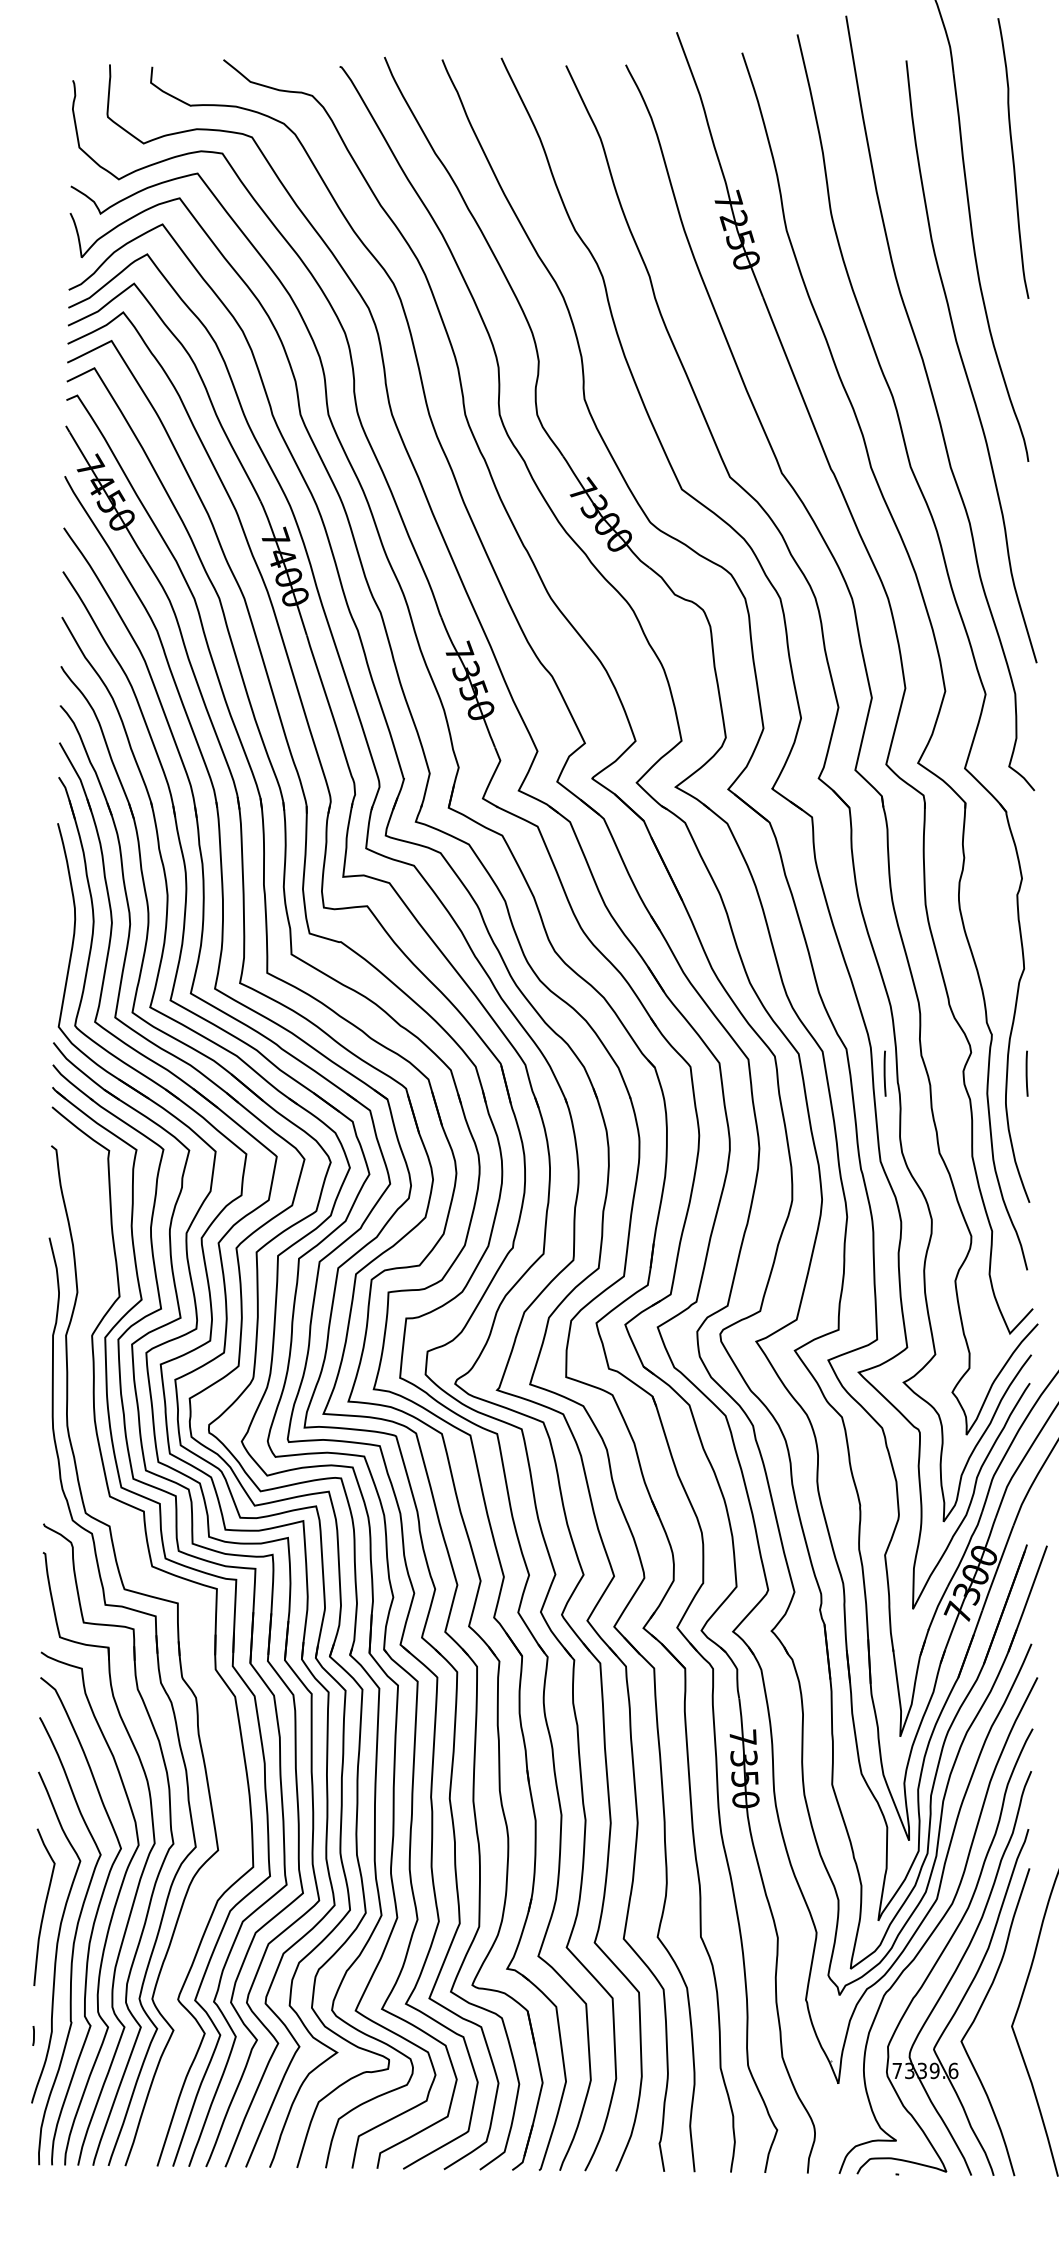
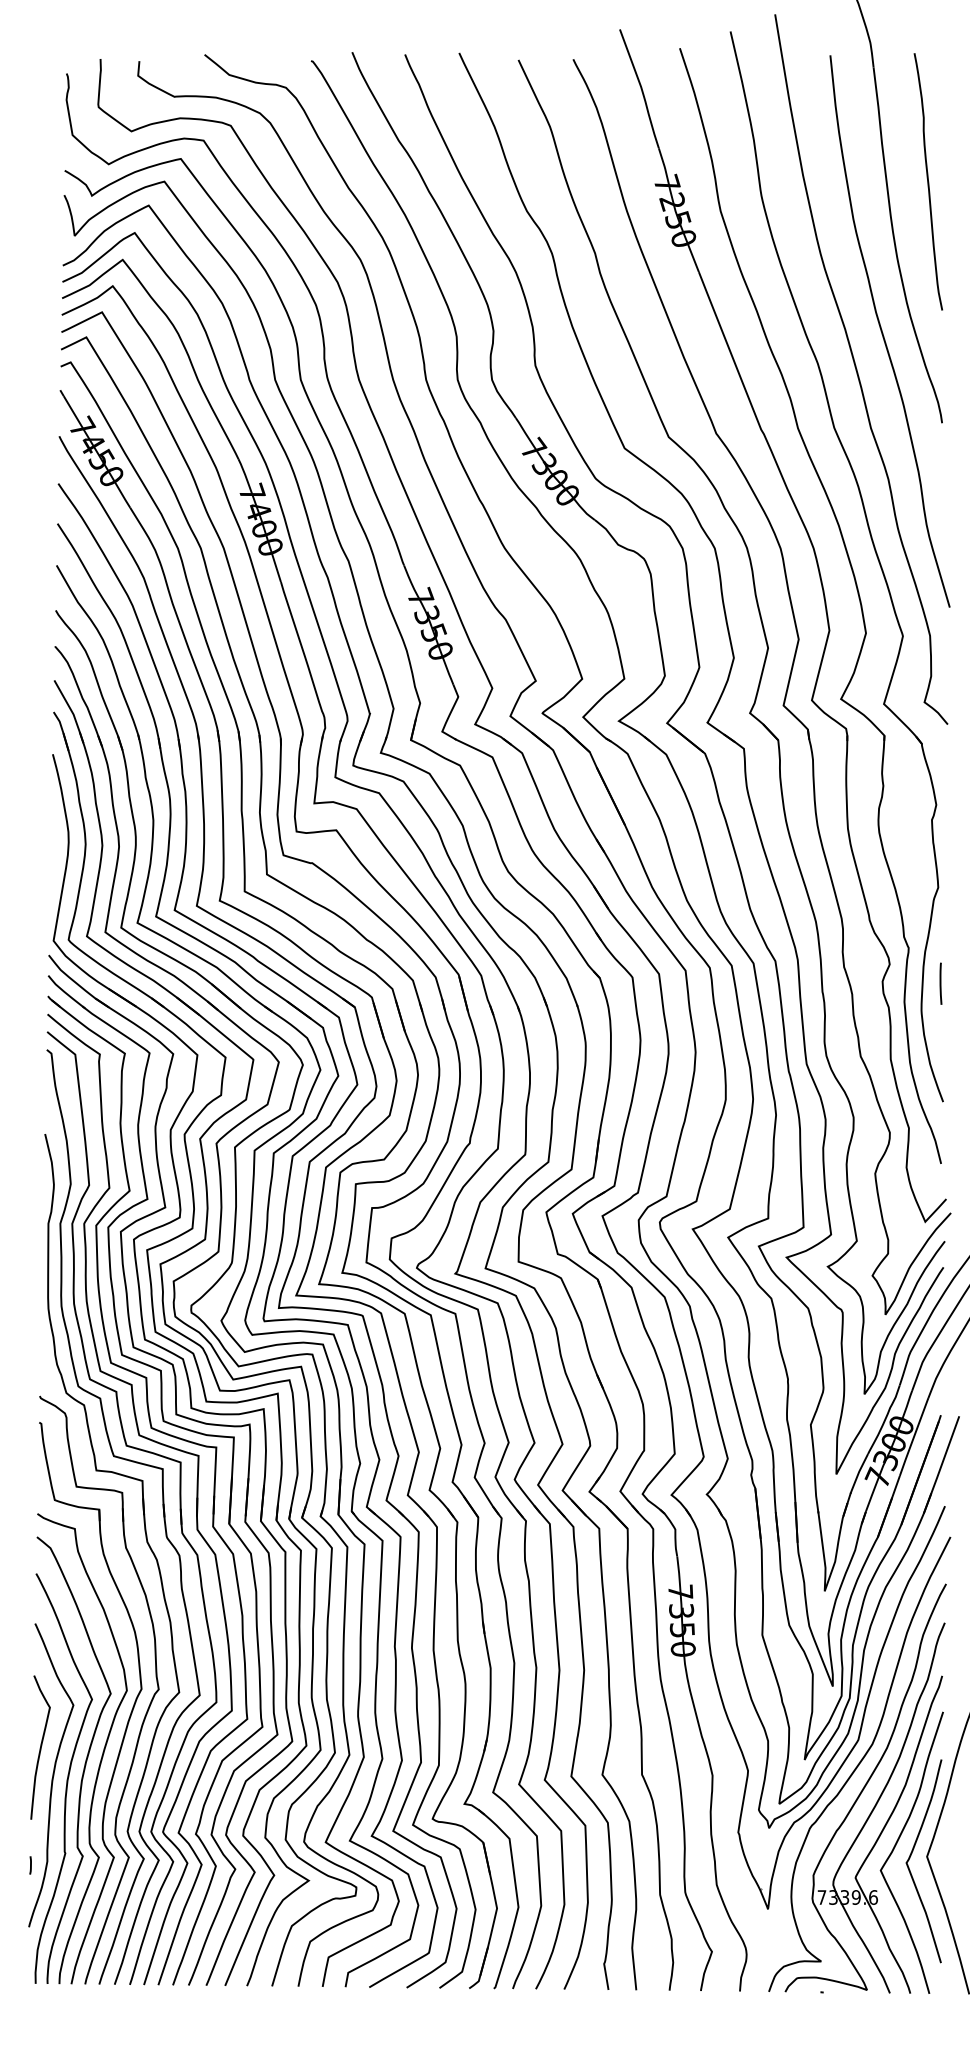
curve: (1013, 158) -> (928, 181), moved
line: (884, 1073) -> (810, 983), removed
part: (196, 1645) -> (179, 1507), added
curve: (995, 2024) -> (911, 1854), added

